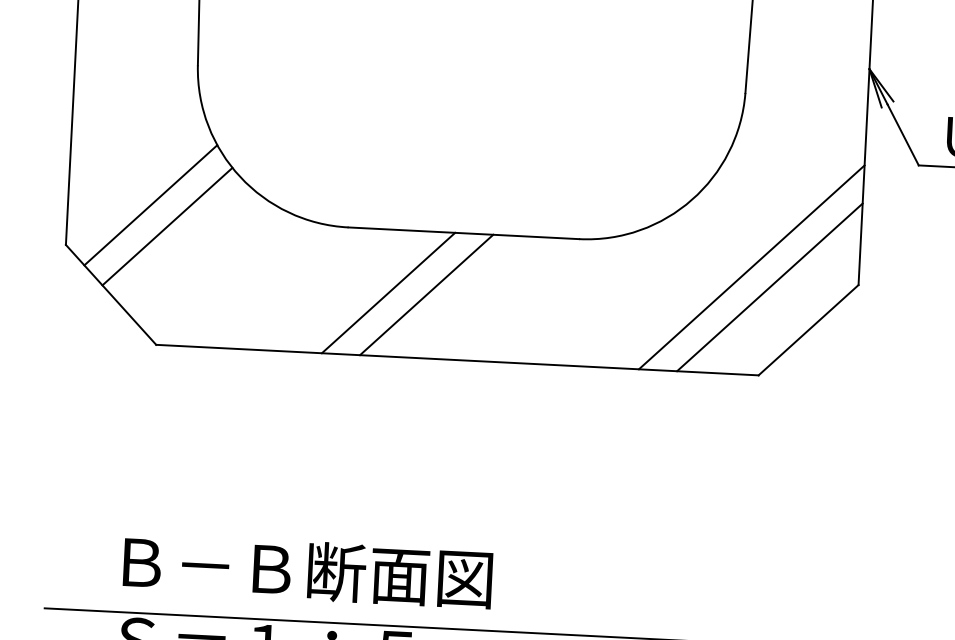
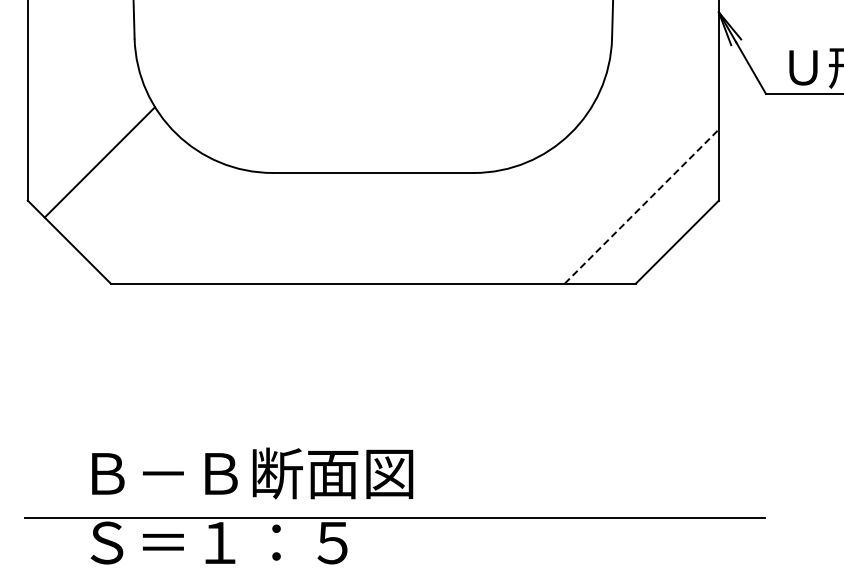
line: (167, 226) -> (115, 180), removed
line: (750, 266) -> (624, 189), removed
line: (769, 287) -> (641, 206), solid -> dashed
line: (388, 292) -> (310, 227), removed
line: (426, 294) -> (343, 227), removed

